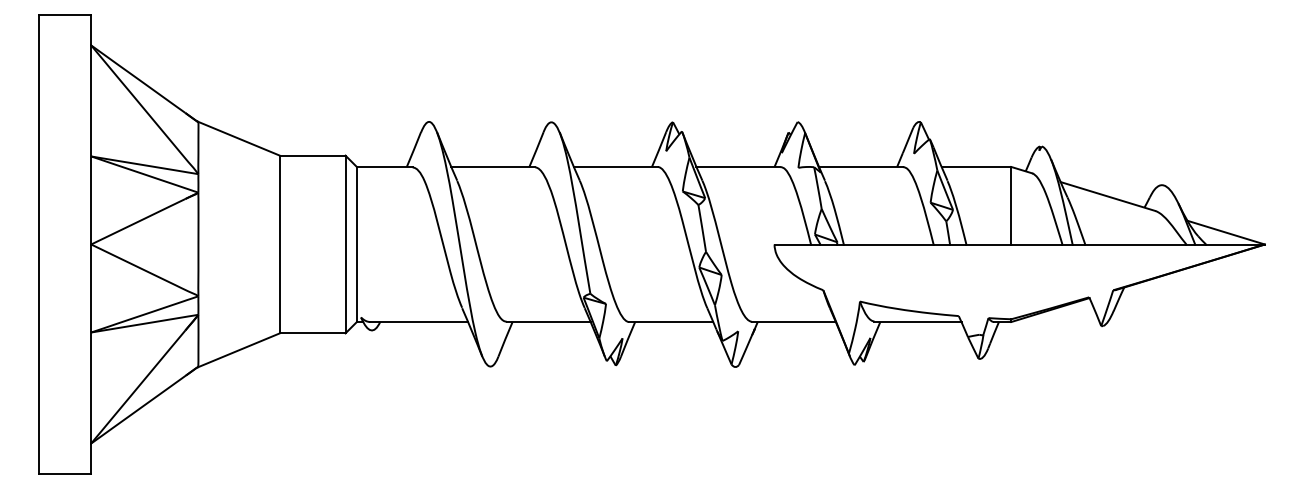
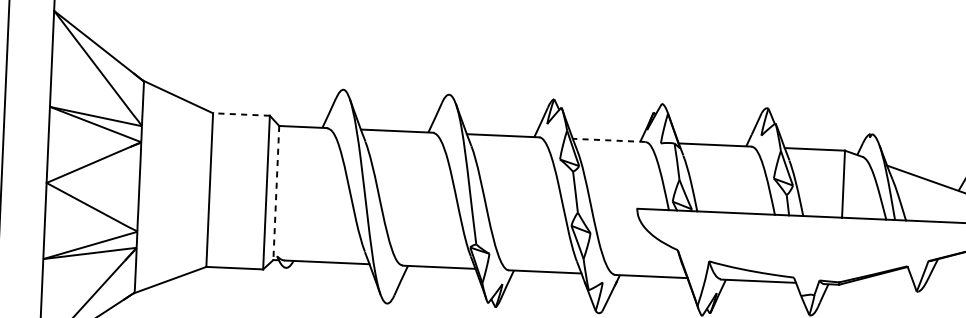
line: (312, 155) -> (241, 114), solid -> dashed
line: (738, 166) -> (609, 139), solid -> dashed
line: (356, 244) -> (275, 192), solid -> dashed

